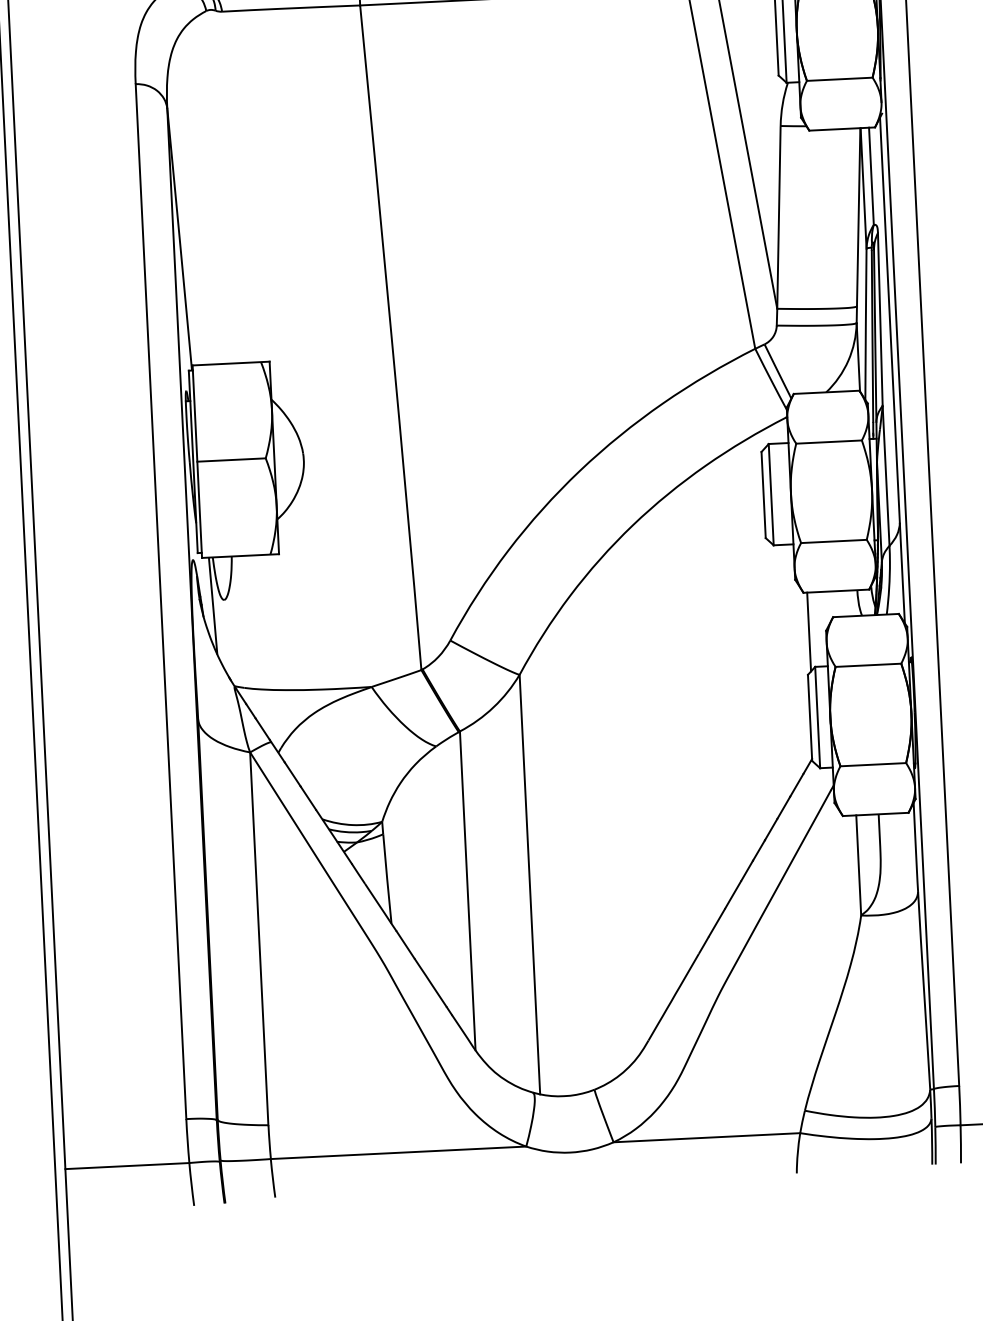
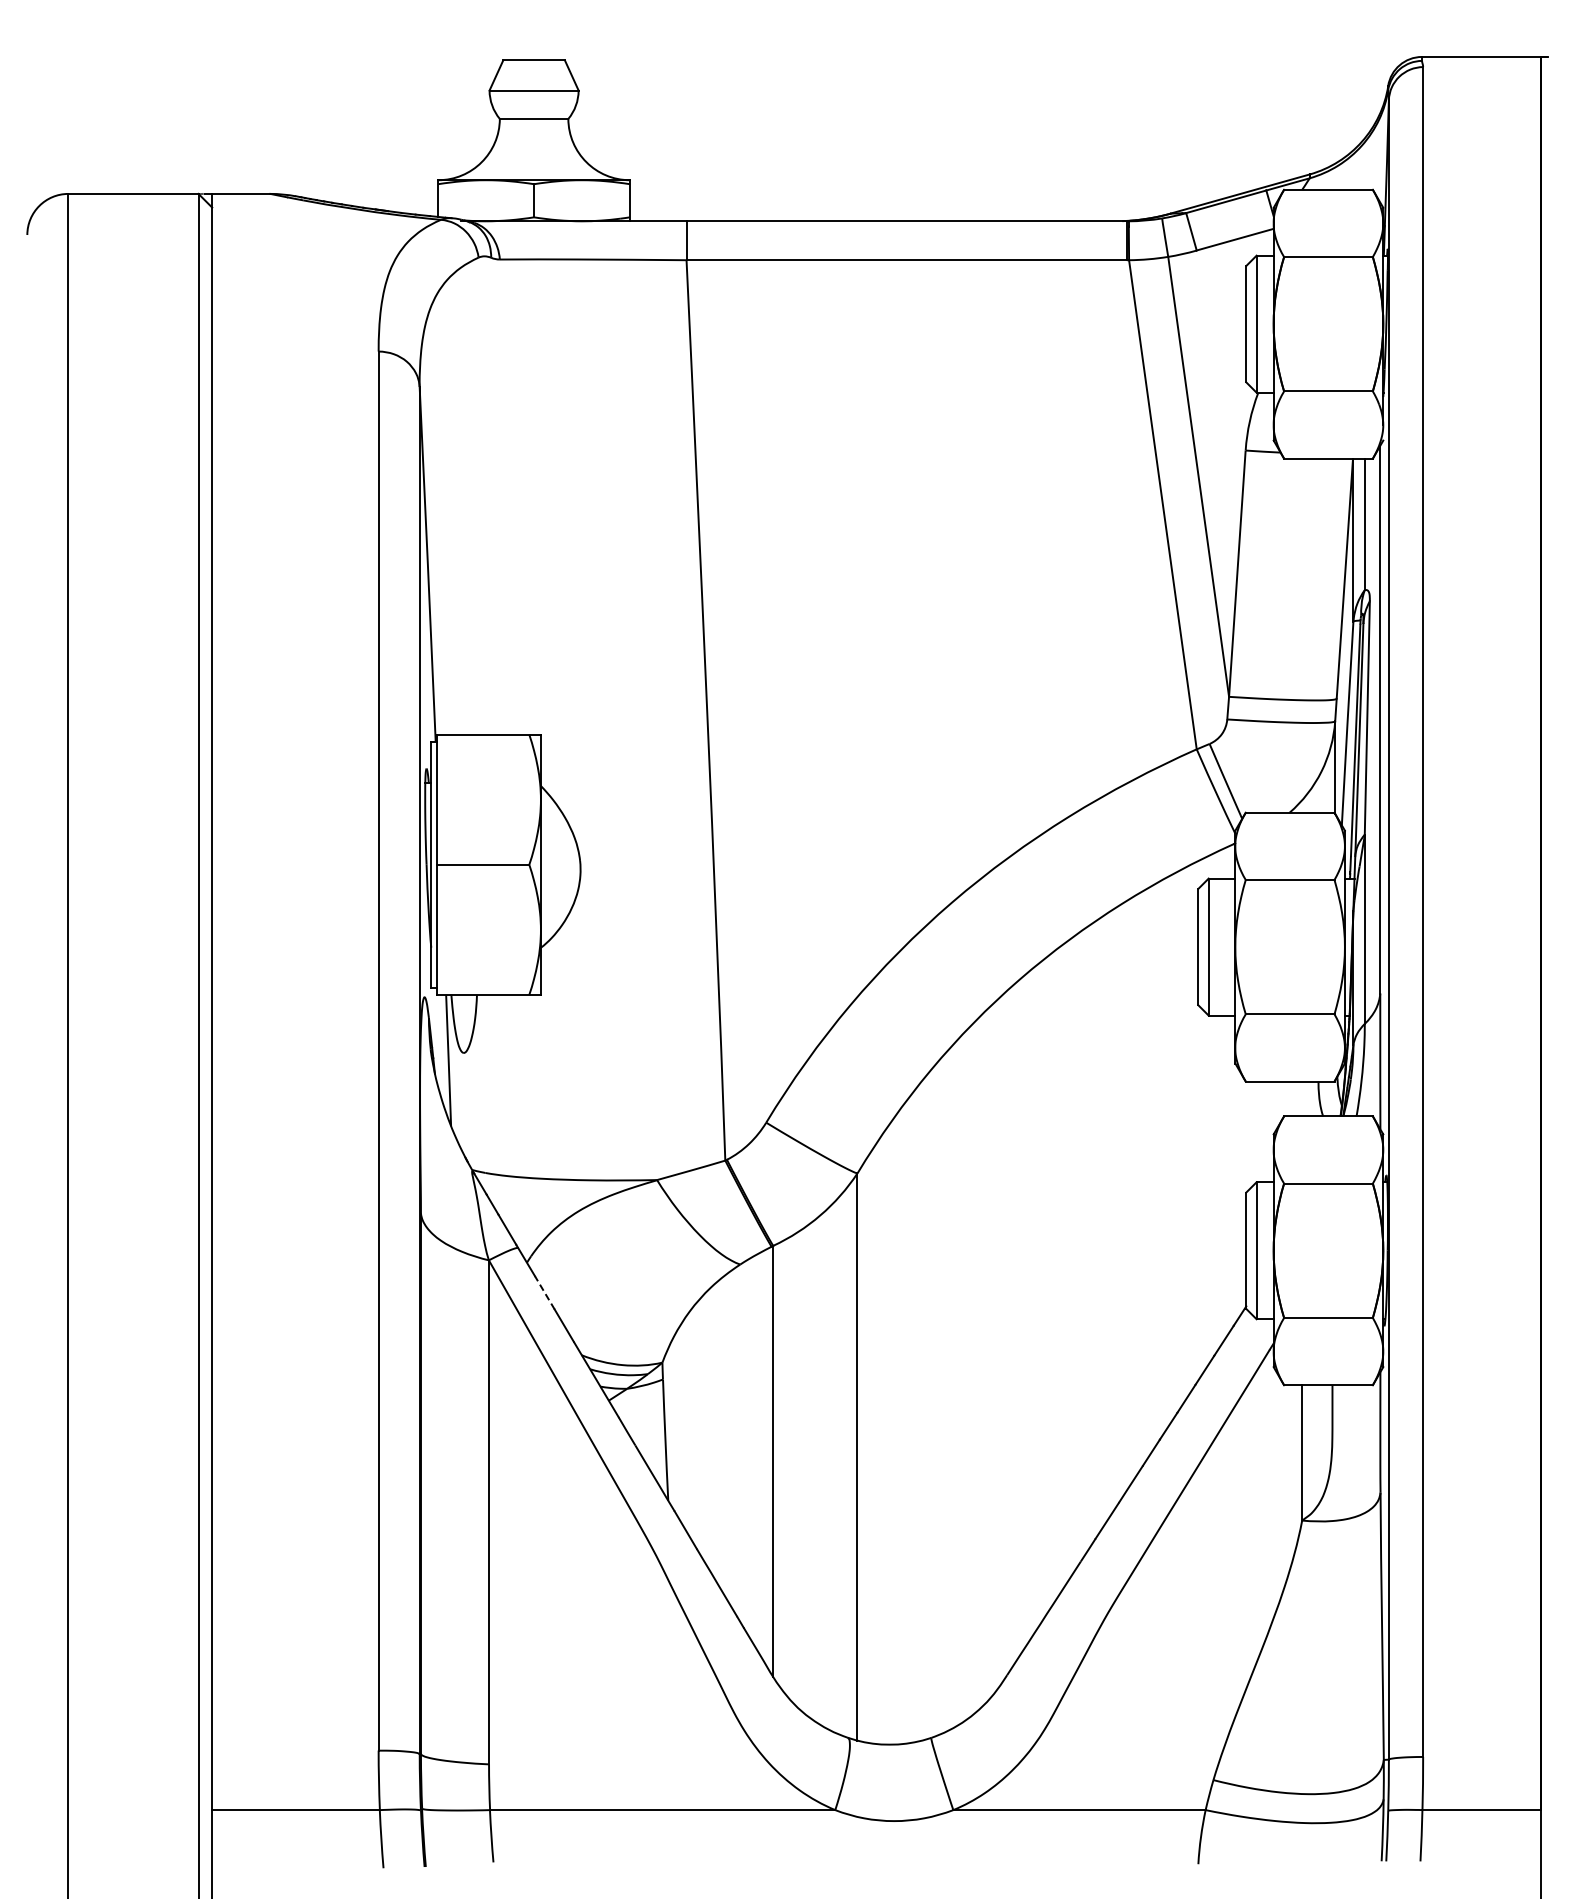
line: (808, 631) -> (1250, 1134), removed
line: (292, 774) -> (544, 1292), solid -> dashed

